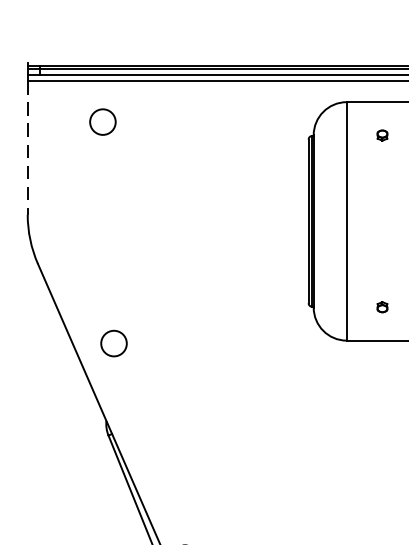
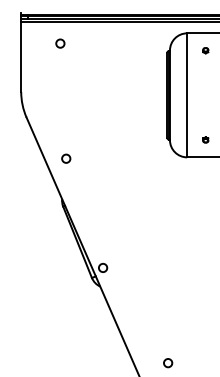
circle: (103, 121) -> (60, 43), size x0.62
line: (28, 148) -> (21, 57), dashed -> solid
circle: (114, 342) -> (66, 158), size x0.62

